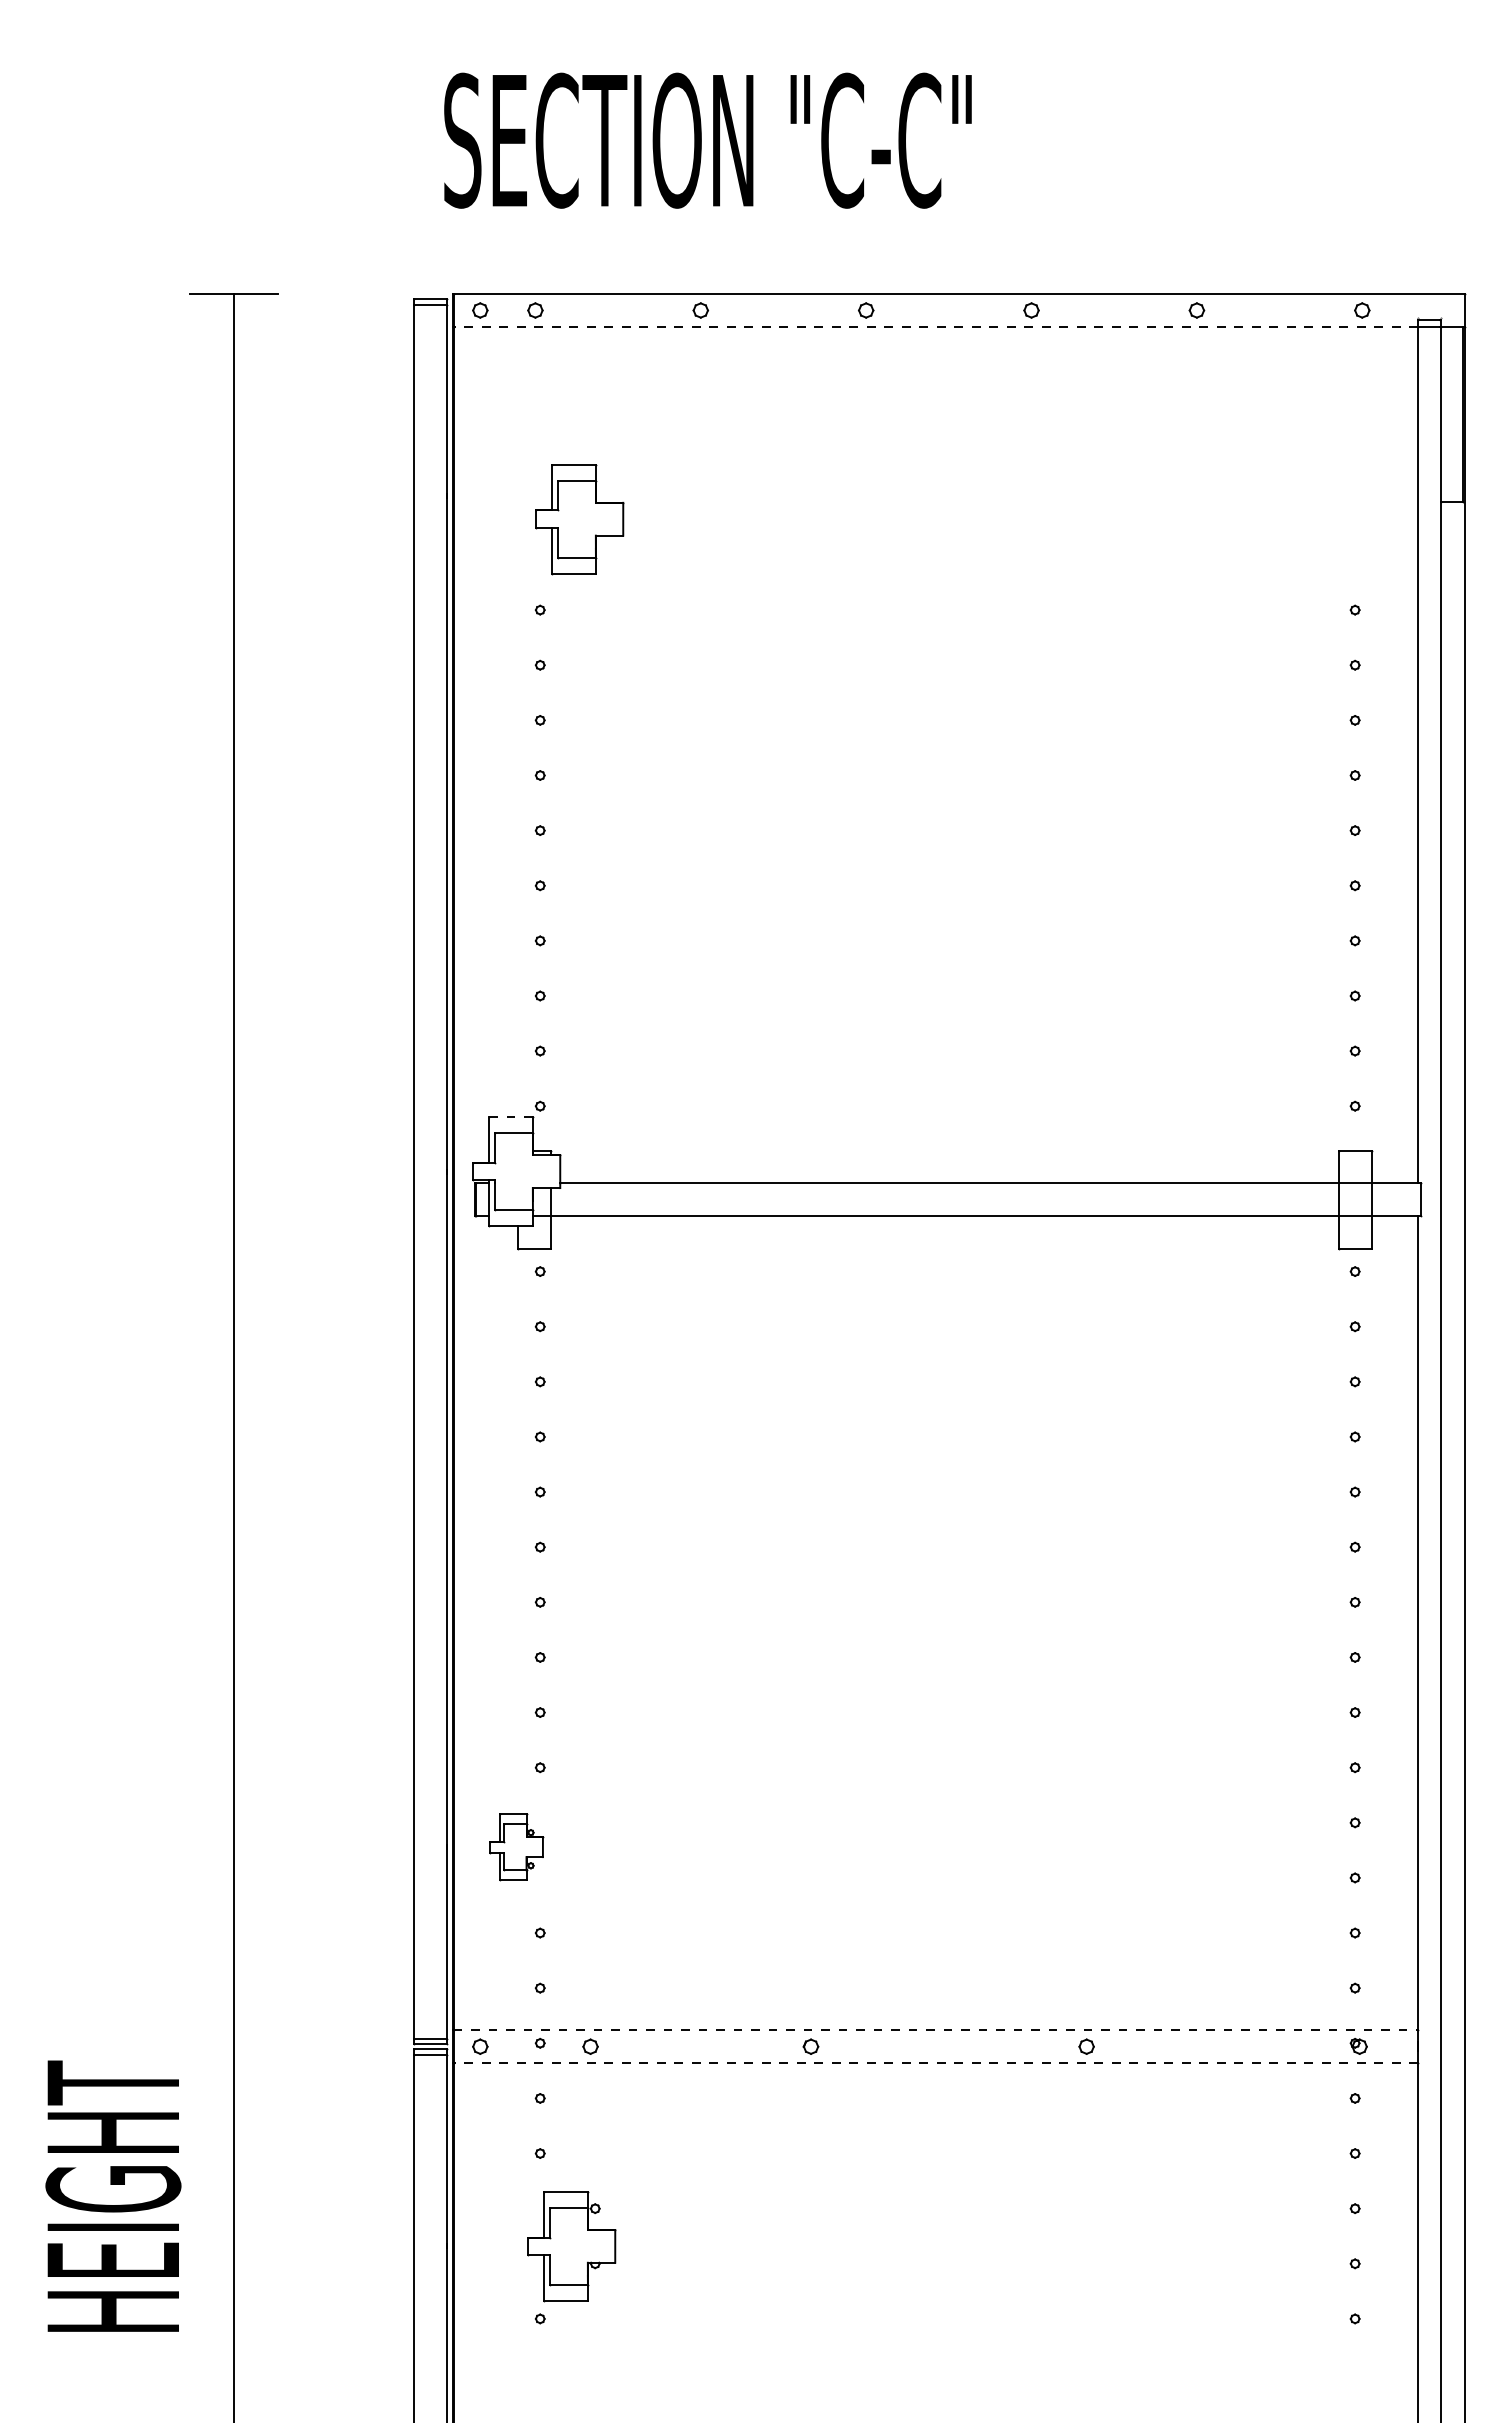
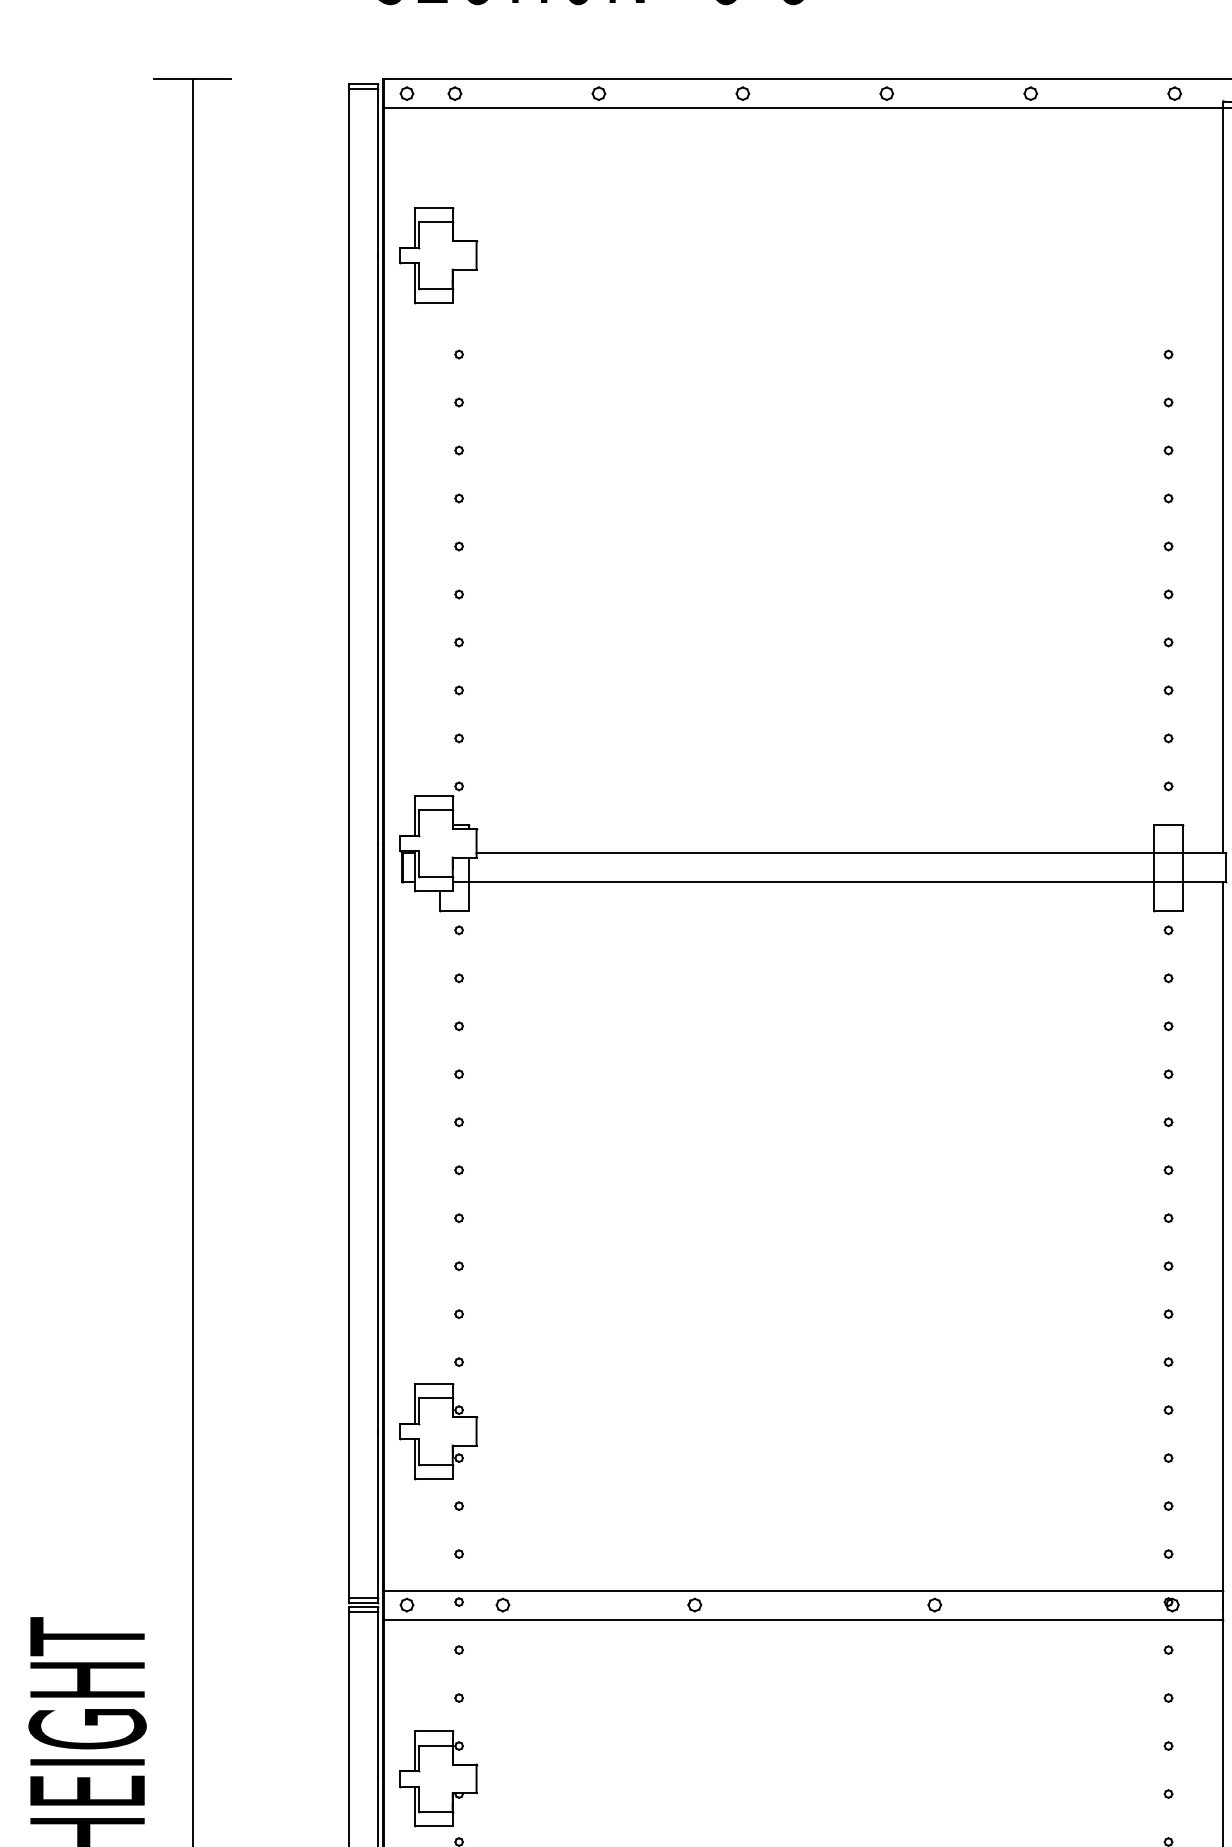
line: (935, 327) -> (803, 108), dashed -> solid
part: (579, 519) -> (438, 255), moved
line: (511, 1116) -> (434, 795), dashed -> solid
part: (516, 1847) -> (438, 1431), size x1.67
line: (936, 2030) -> (804, 1590), dashed -> solid
line: (935, 2063) -> (803, 1619), dashed -> solid
part: (571, 2246) -> (438, 1779), moved

